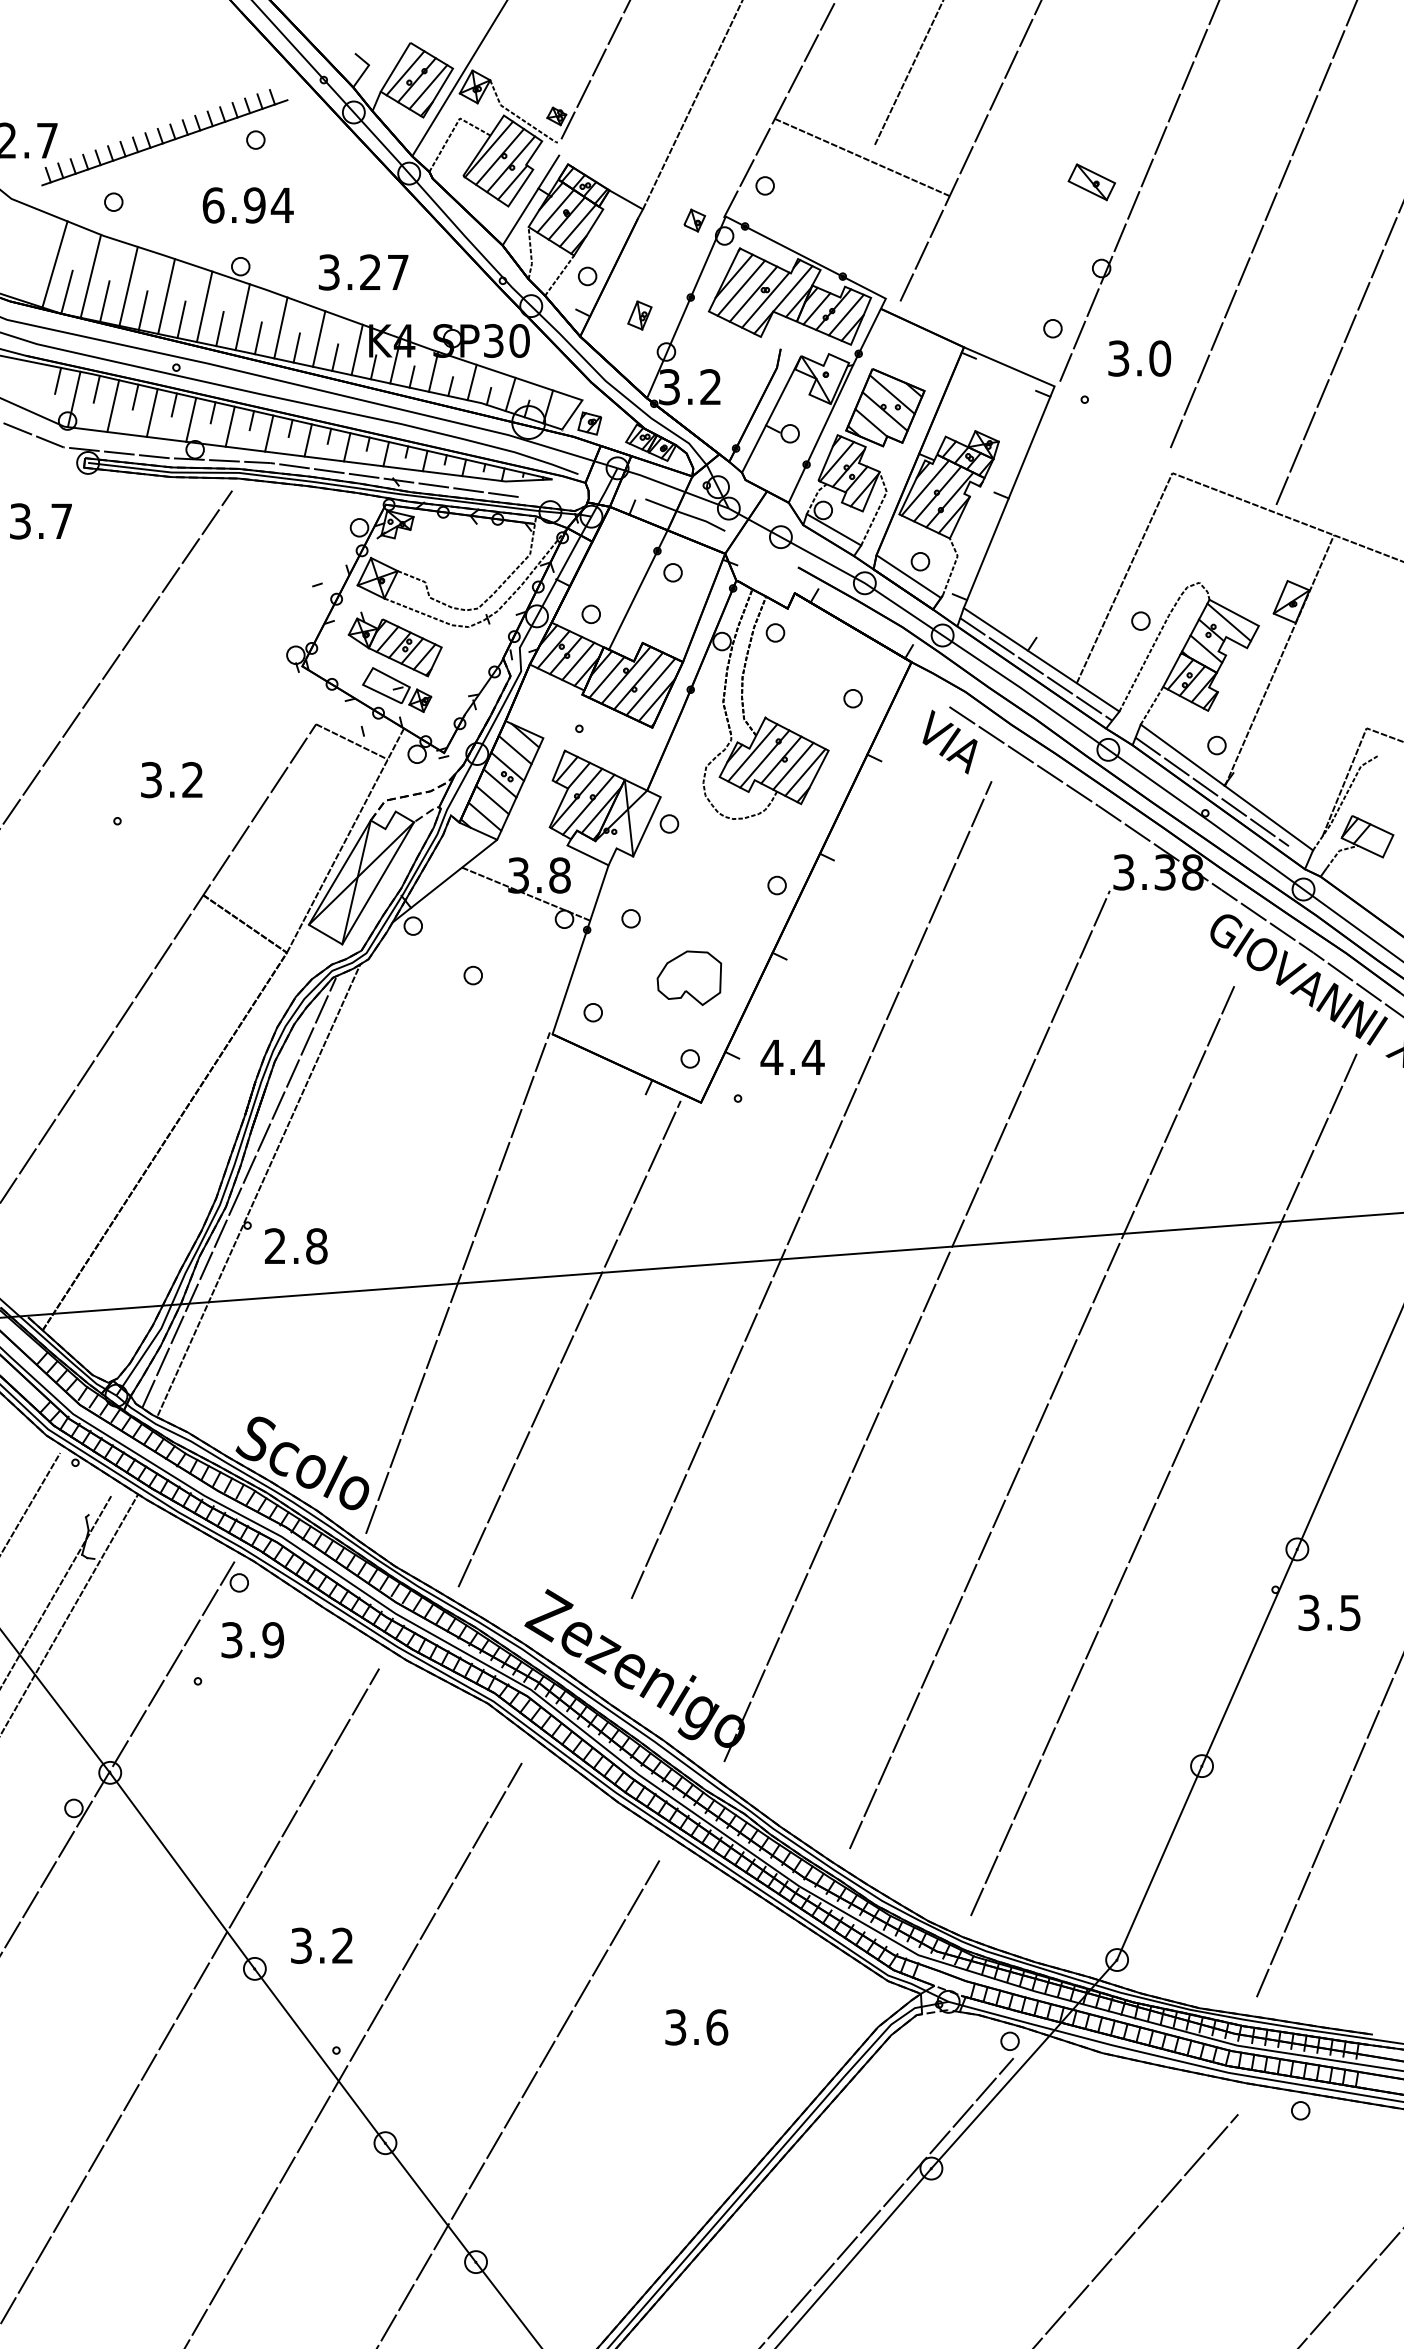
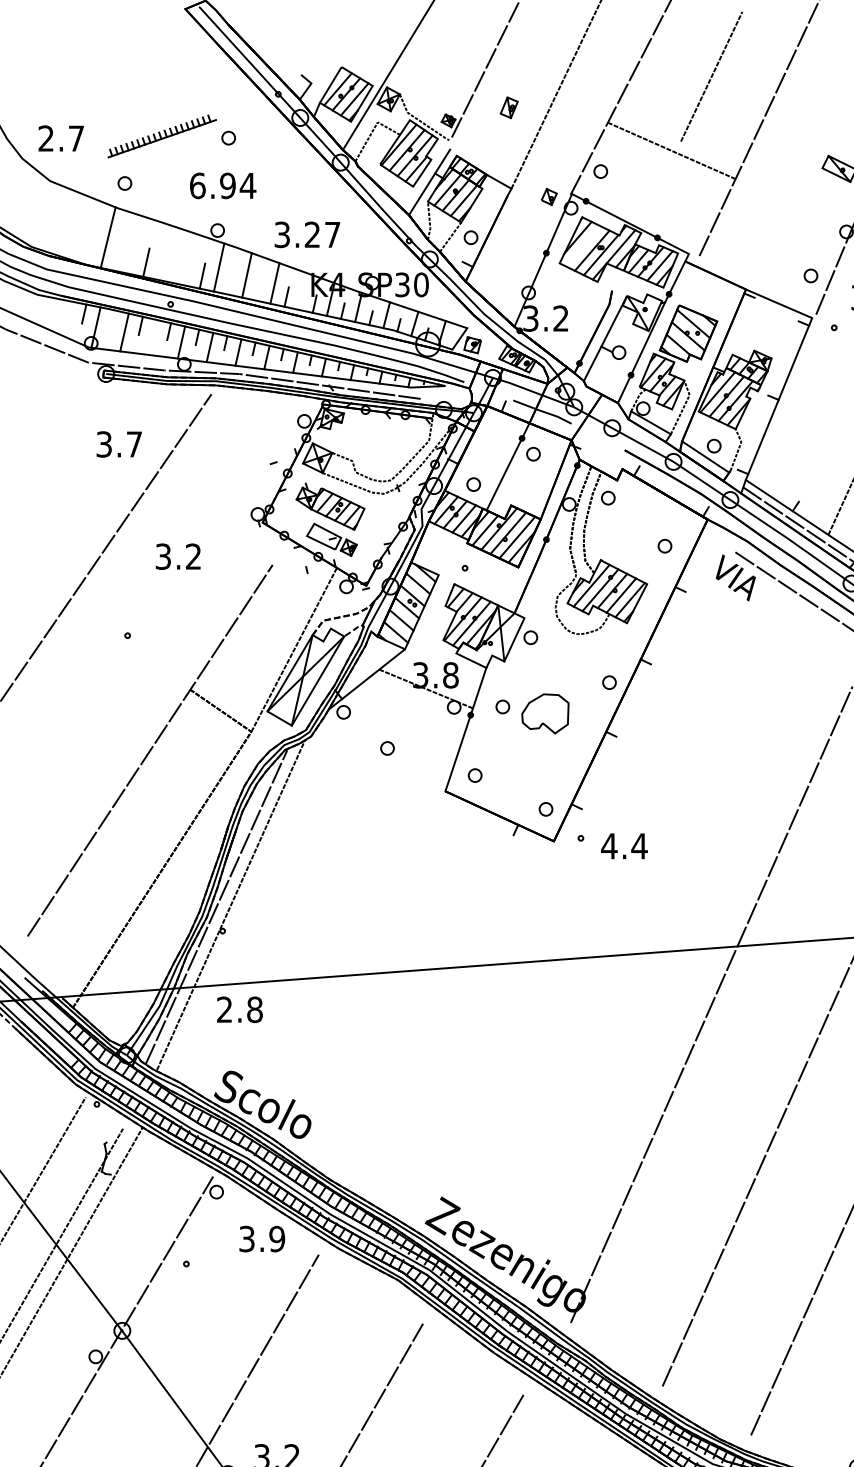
part: (164, 137) -> (161, 136), size x0.6
line: (54, 264) -> (81, 229), removed
line: (128, 285) -> (135, 244), removed
line: (741, 287) -> (583, 245), removed
line: (66, 291) -> (90, 248), removed
line: (166, 296) -> (163, 252), removed
line: (104, 301) -> (118, 256), removed
line: (204, 306) -> (191, 259), removed
part: (639, 315) -> (508, 107), moved
line: (181, 319) -> (174, 269), removed
line: (257, 338) -> (229, 283), removed
line: (296, 347) -> (258, 289), removed
line: (356, 349) -> (302, 291), removed
line: (96, 388) -> (112, 319), removed
line: (151, 412) -> (152, 337), removed
text: (40, 521) -> (118, 444), moved
line: (351, 741) -> (298, 577), removed
text: (171, 780) -> (178, 557), moved
part: (689, 977) -> (545, 713), moved
text: (792, 1057) -> (624, 846), moved
line: (811, 1189) -> (634, 904), removed
text: (296, 1246) -> (240, 1009), moved
line: (457, 1282) -> (376, 972), removed
line: (569, 1343) -> (457, 1017), removed
text: (252, 1640) -> (262, 1239), moved

